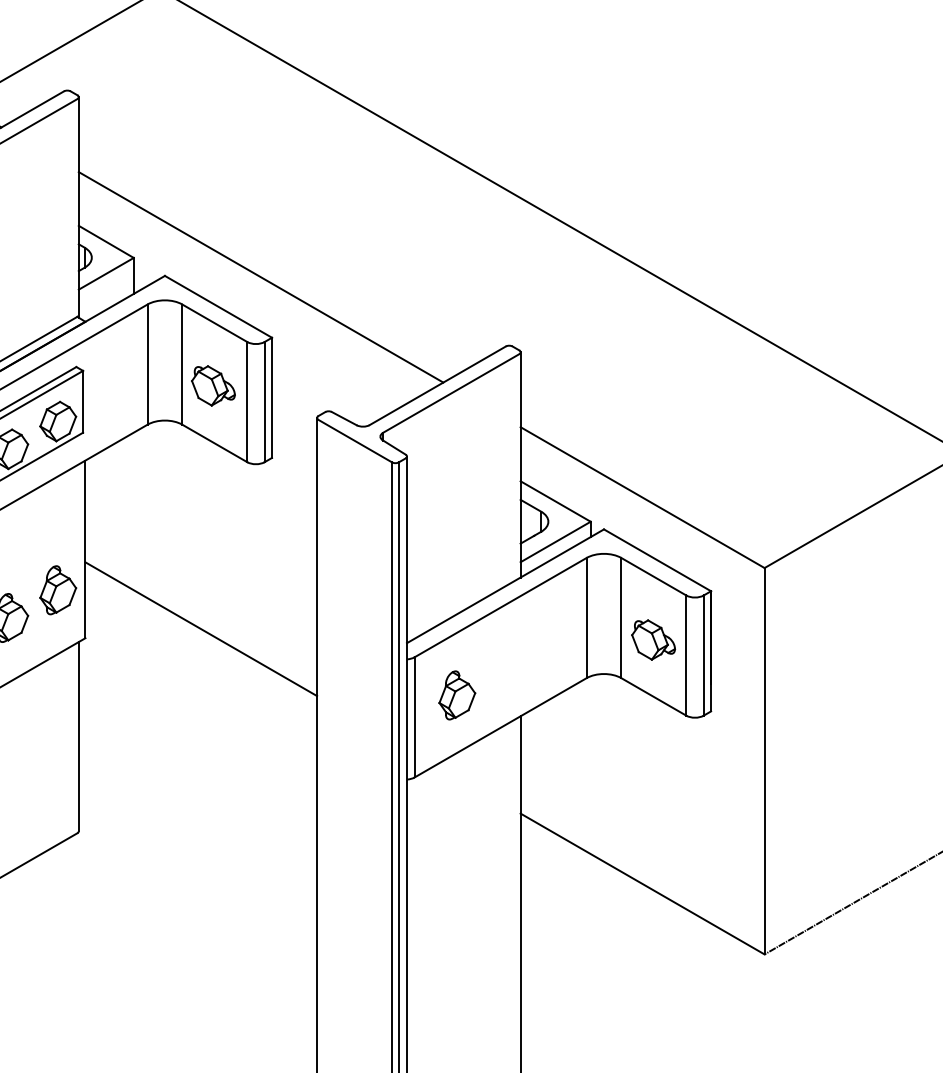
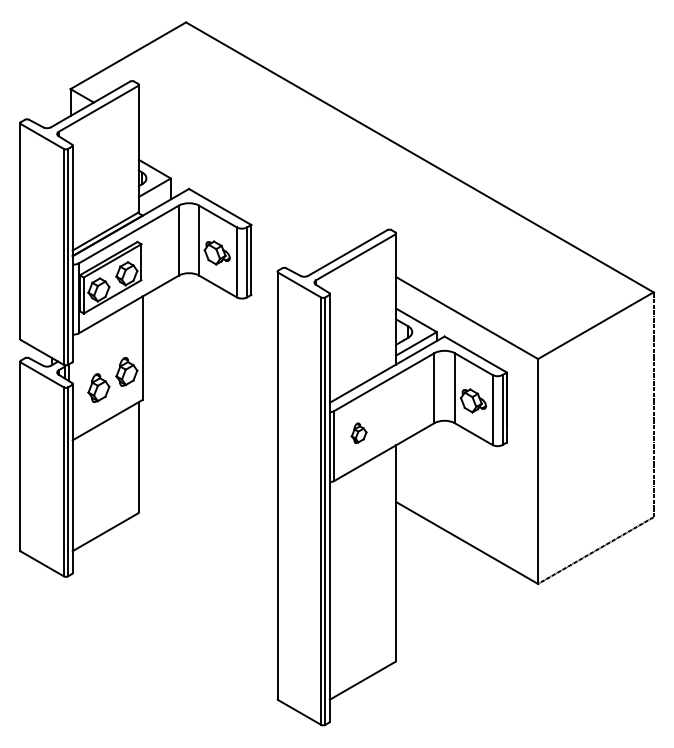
line: (260, 276) -> (244, 189), removed
line: (200, 628) -> (209, 394), removed
part: (456, 695) -> (358, 433), size x0.7

